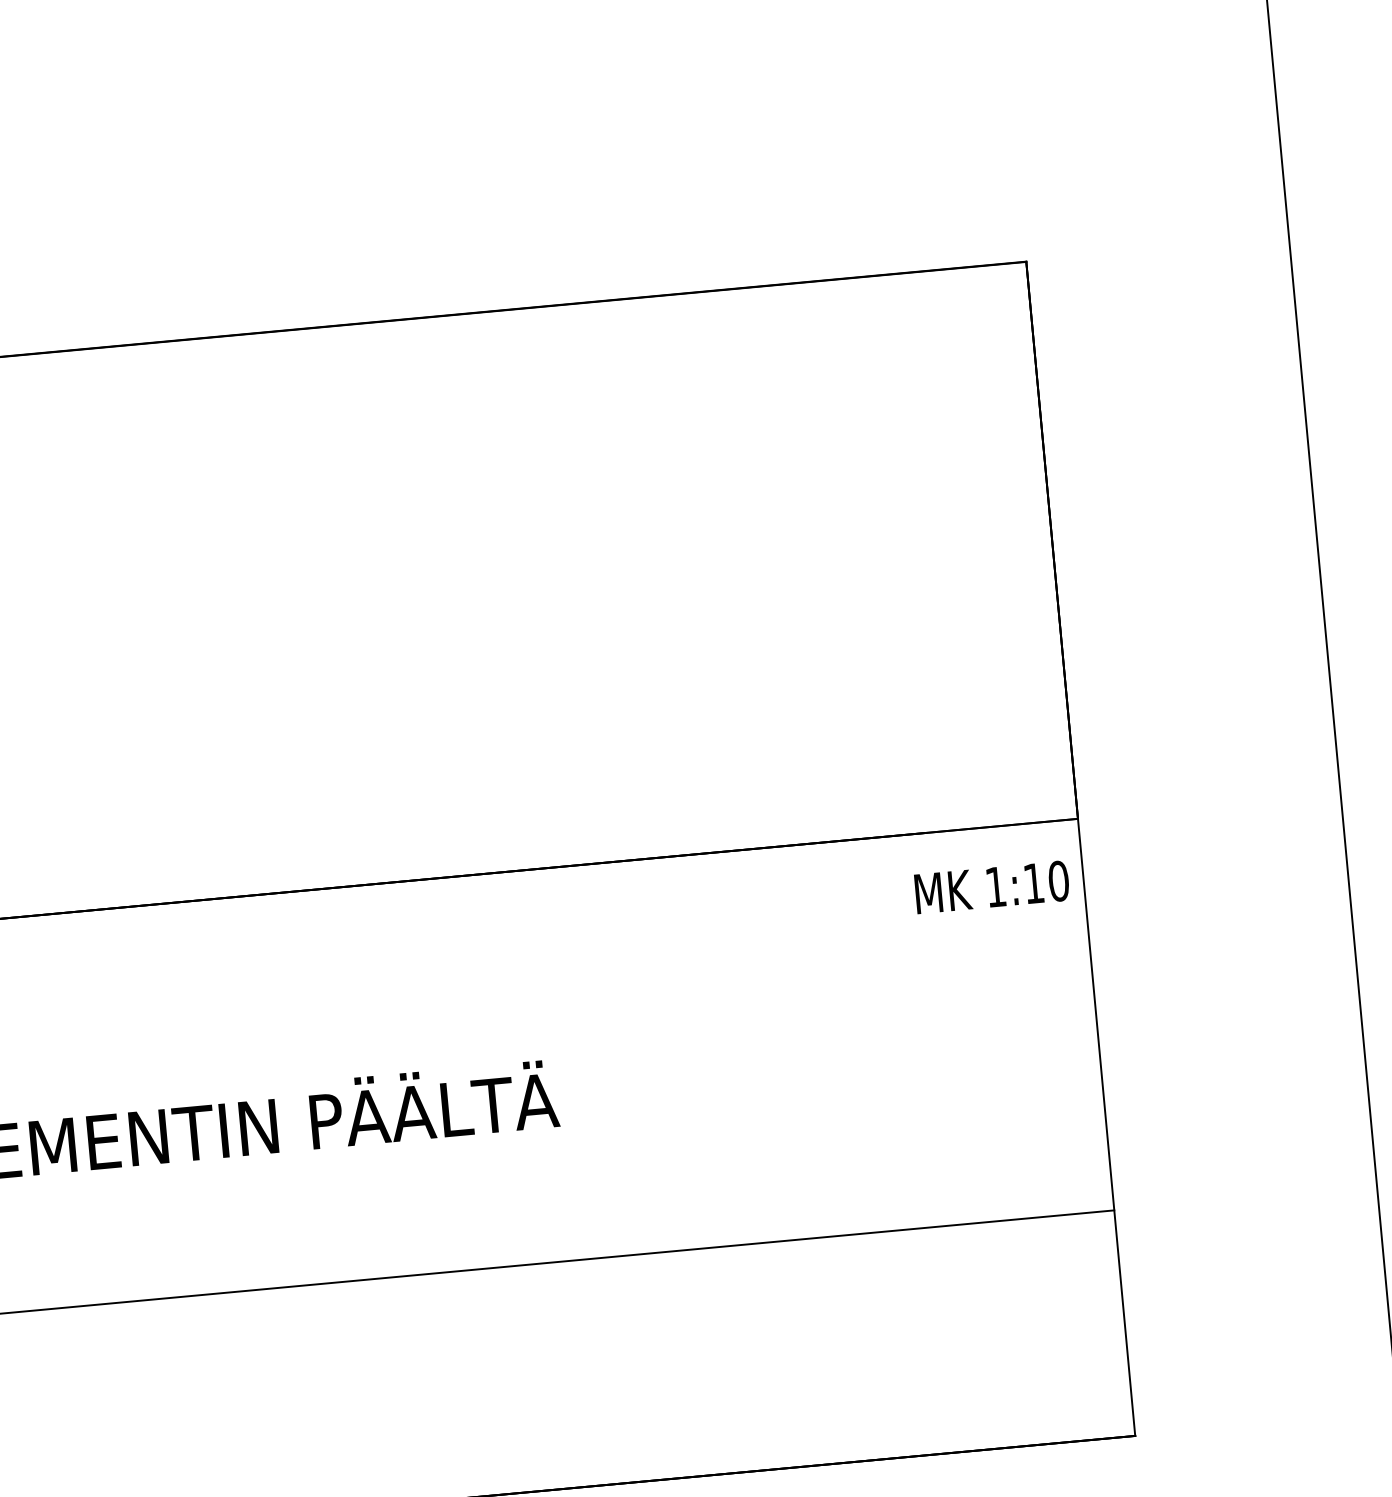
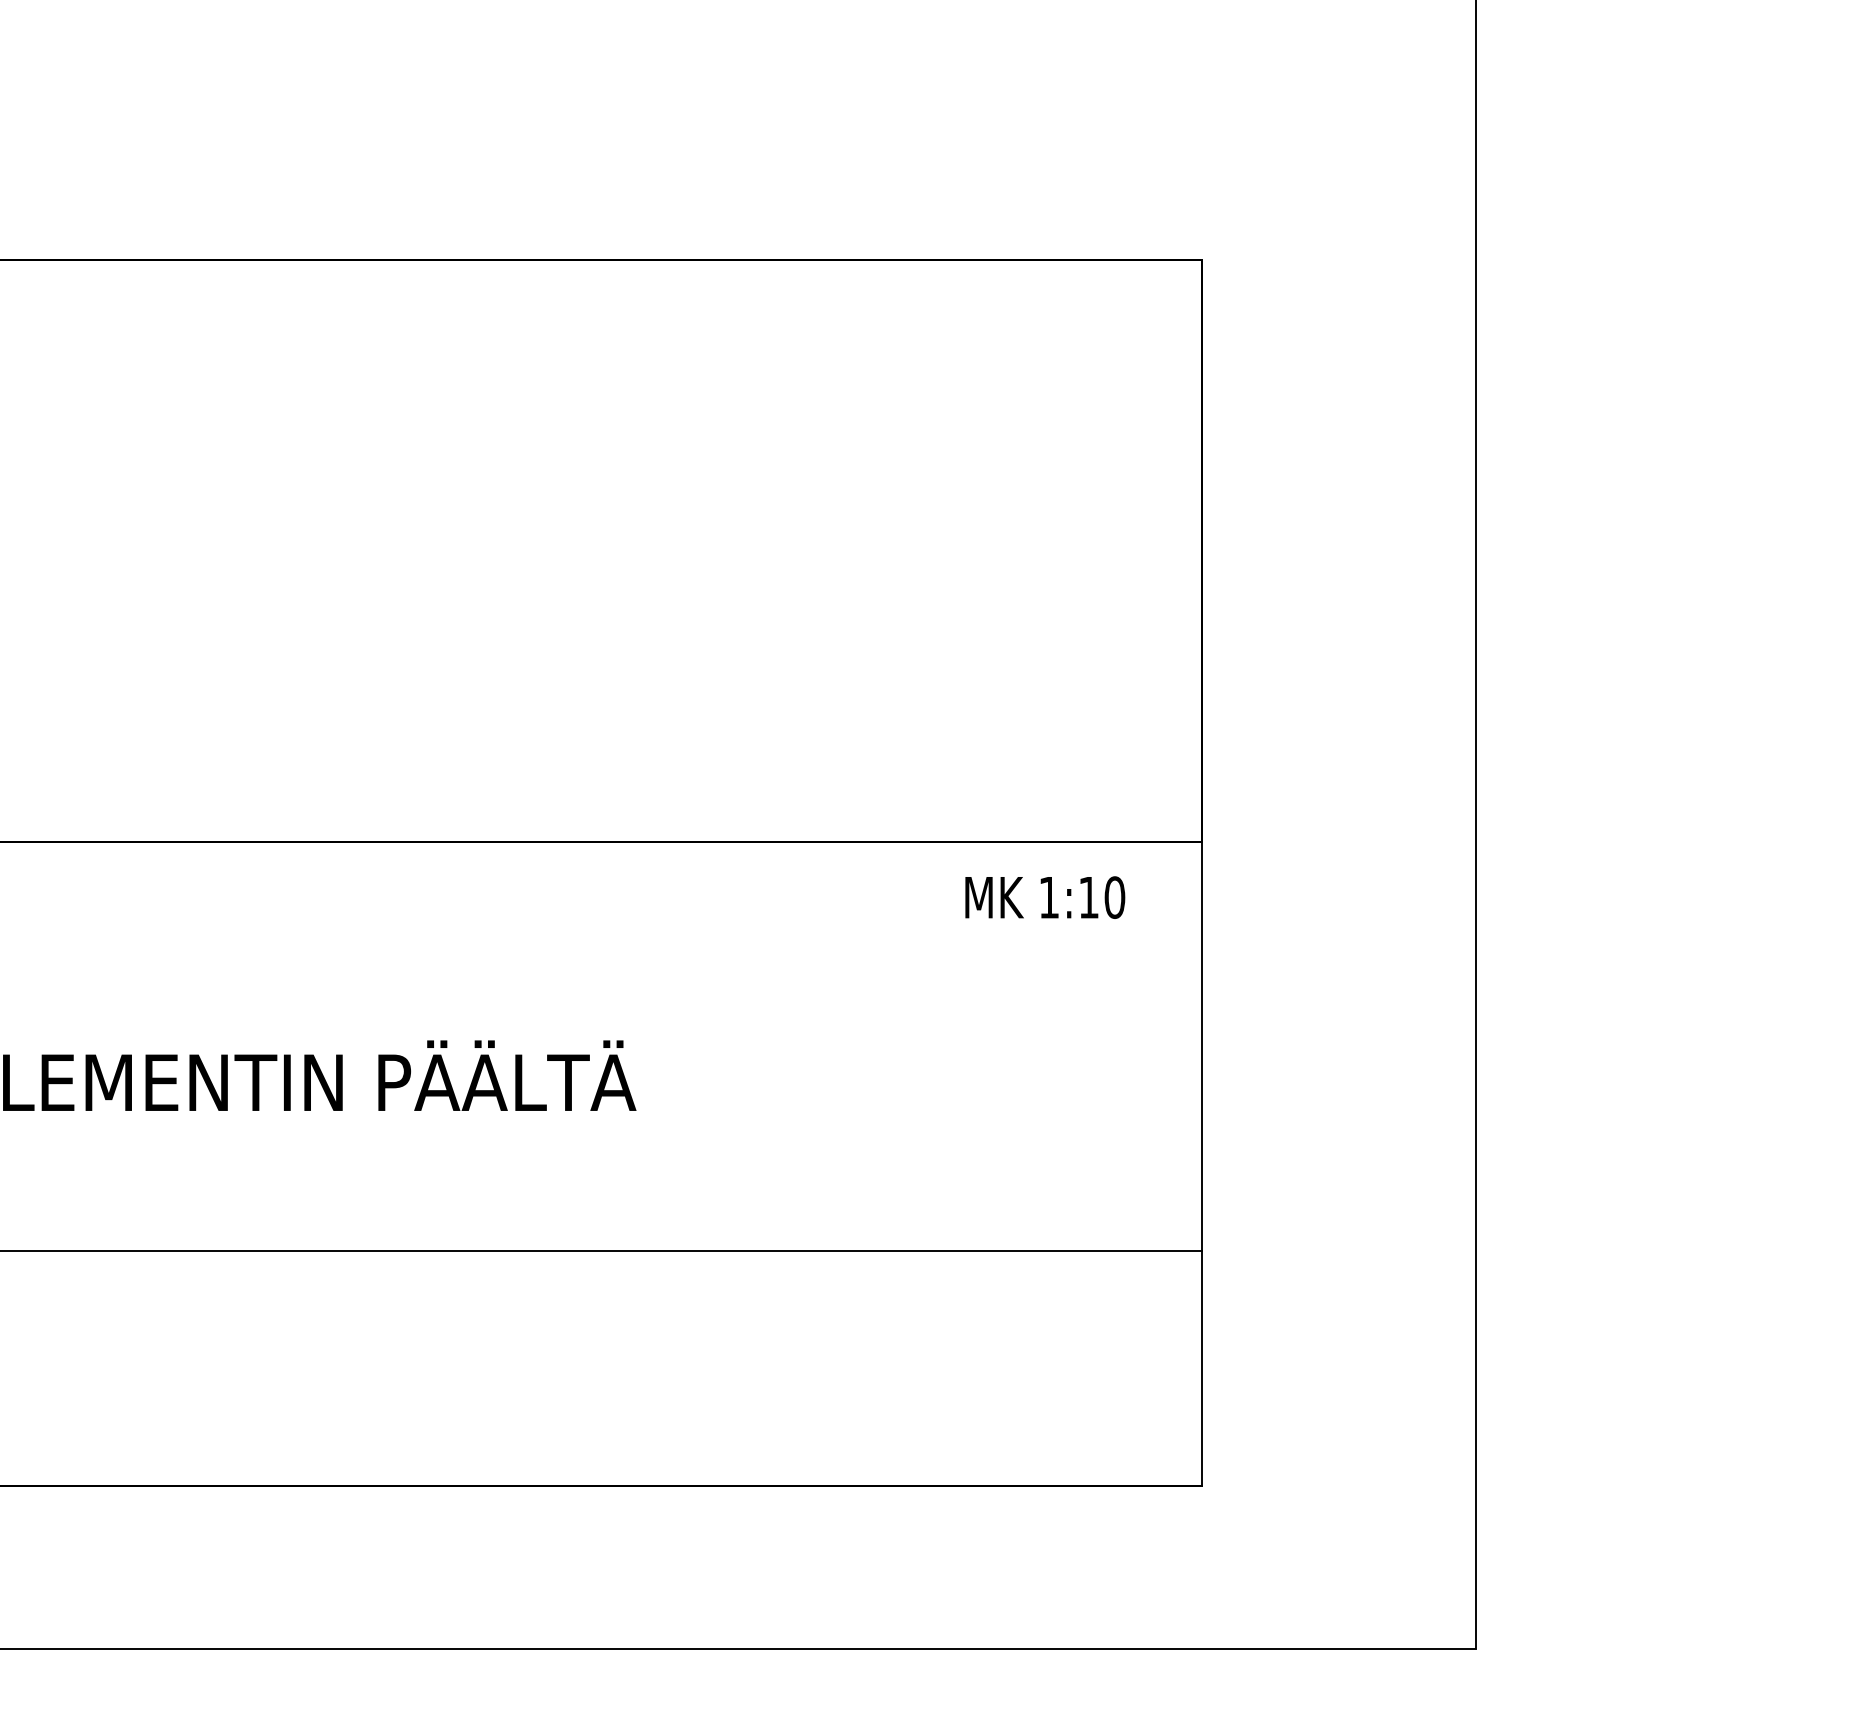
text: (992, 887) -> (1045, 897), moved

